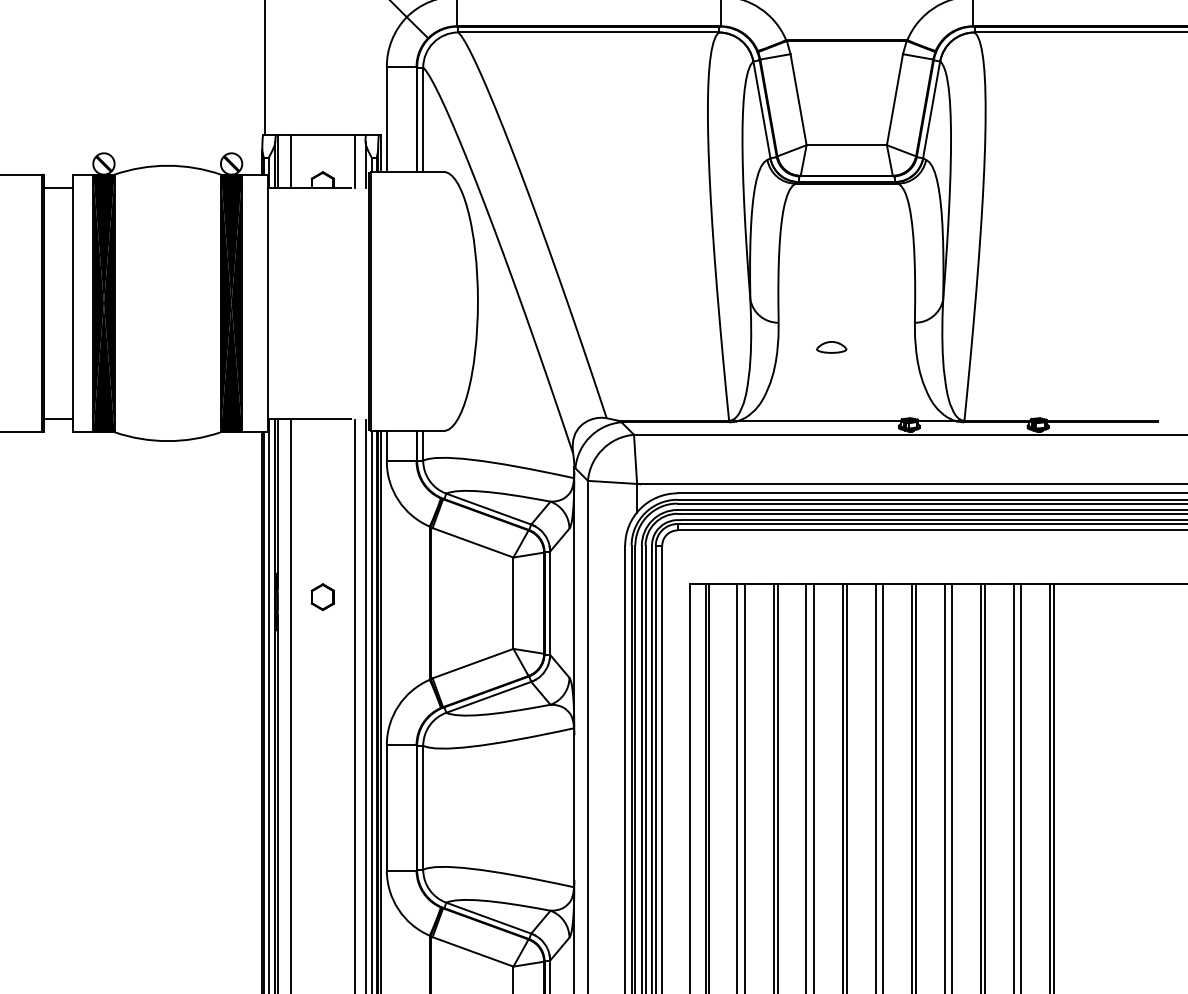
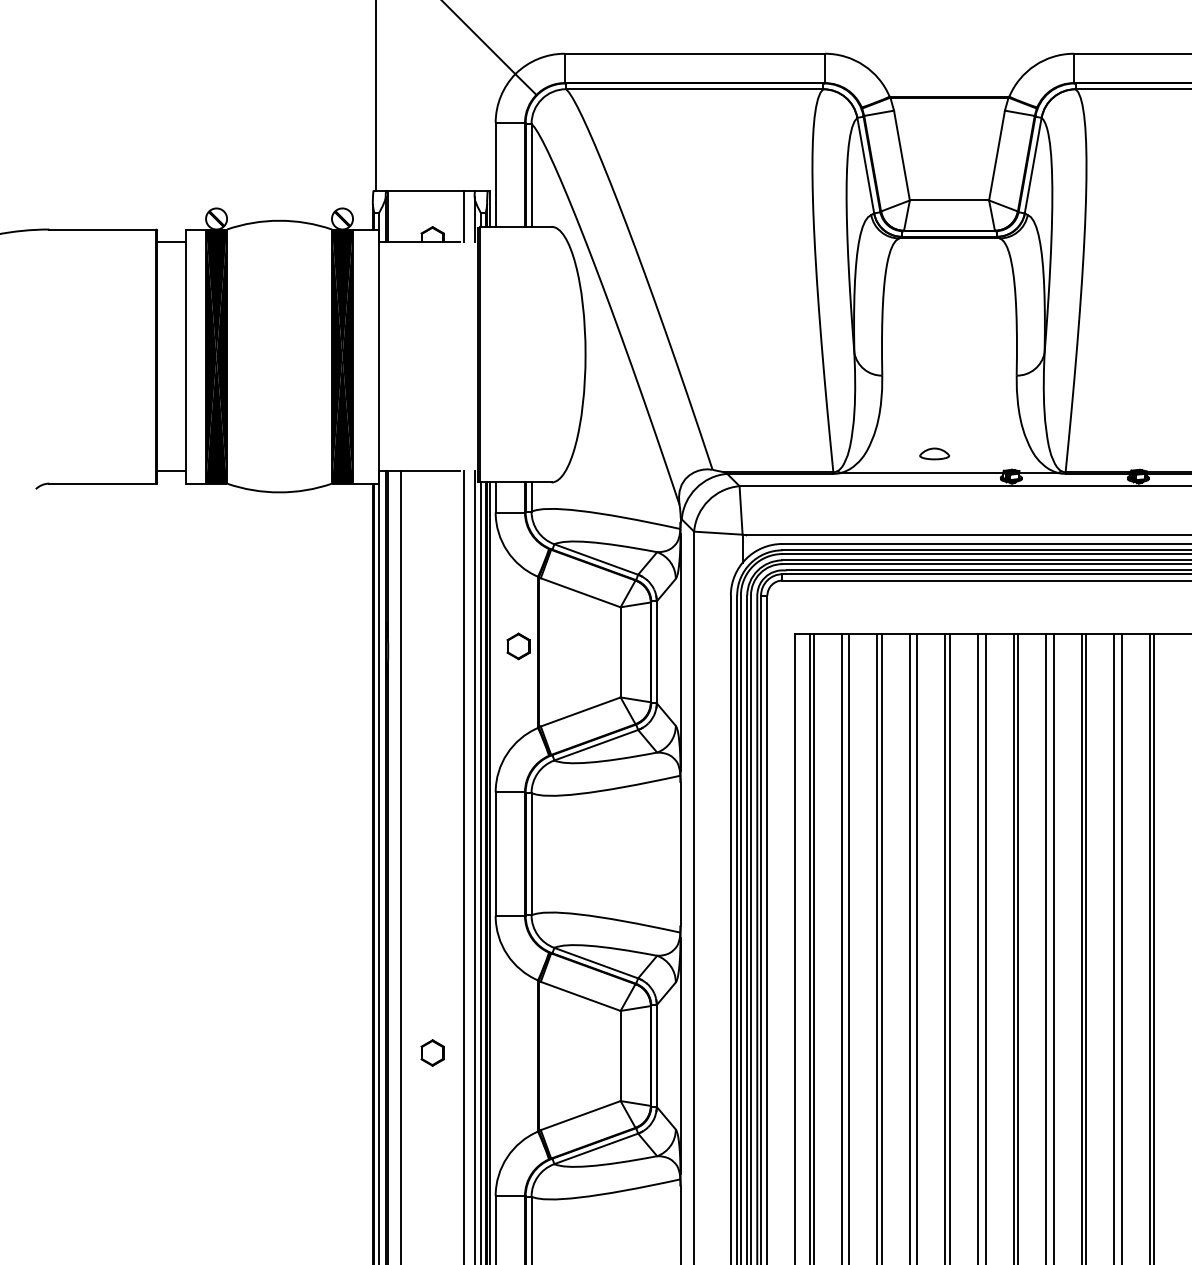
line: (290, 161) -> (400, 216), removed
part: (831, 346) -> (934, 453), moved
part: (322, 597) -> (518, 646), moved

